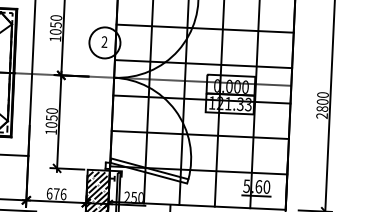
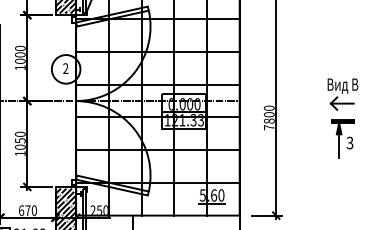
text: (56, 24) -> (20, 54), 1050 -> 1000
text: (321, 115) -> (268, 127), 2800 -> 7800
text: (63, 194) -> (34, 210), 676 -> 670

